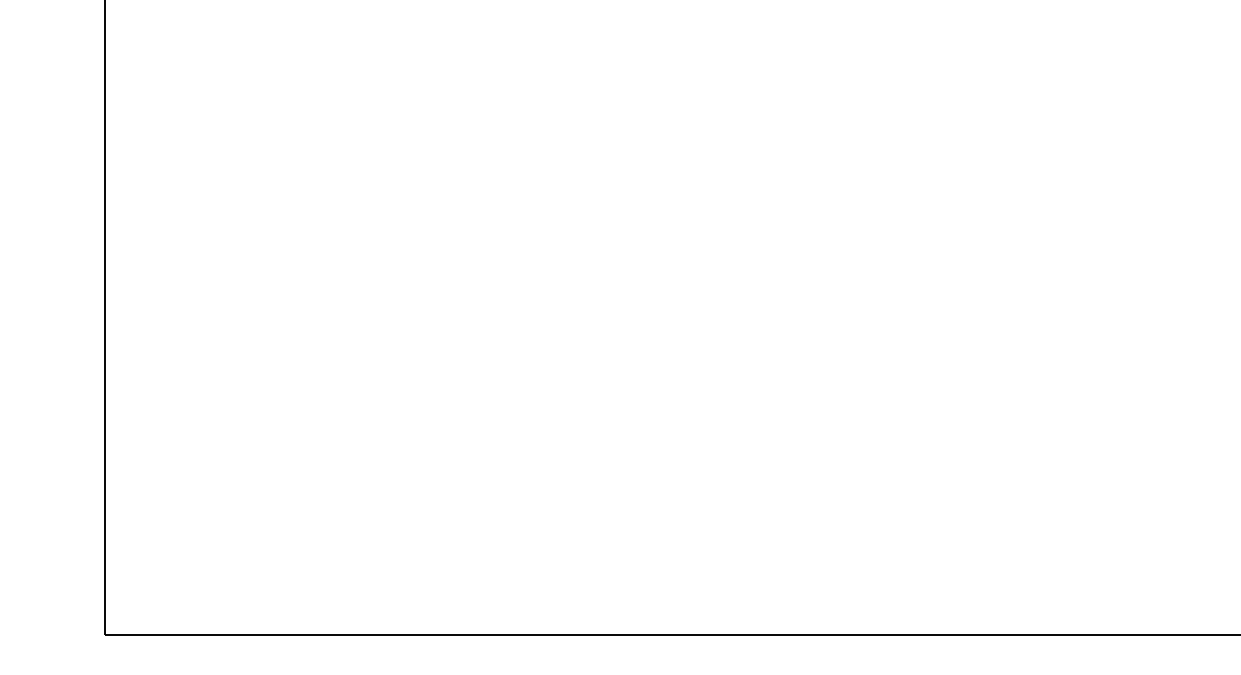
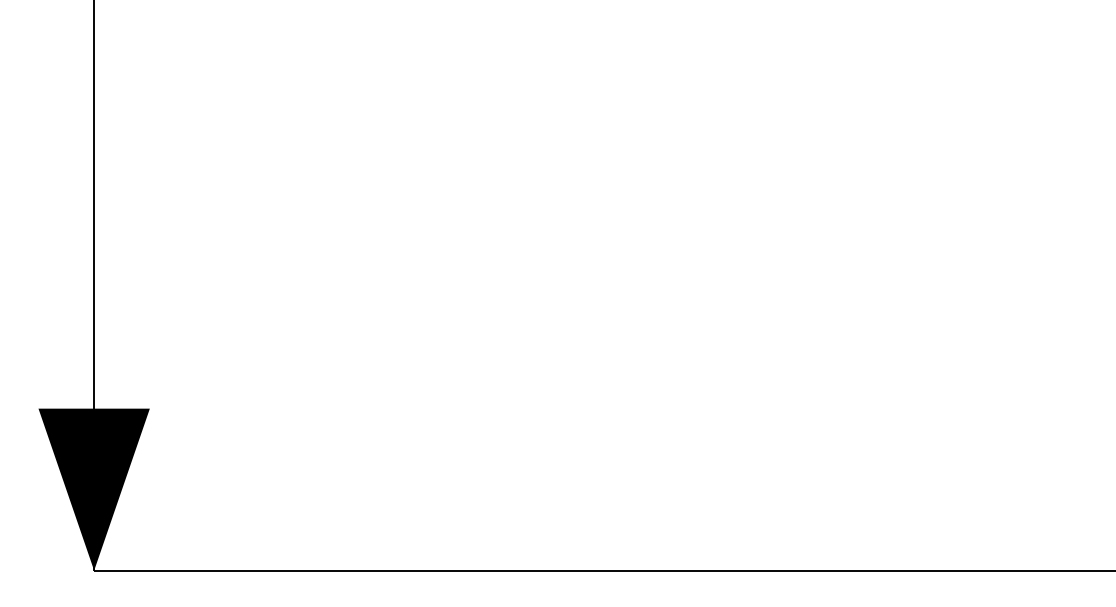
fill: (103, 544) -> (93, 489), added

